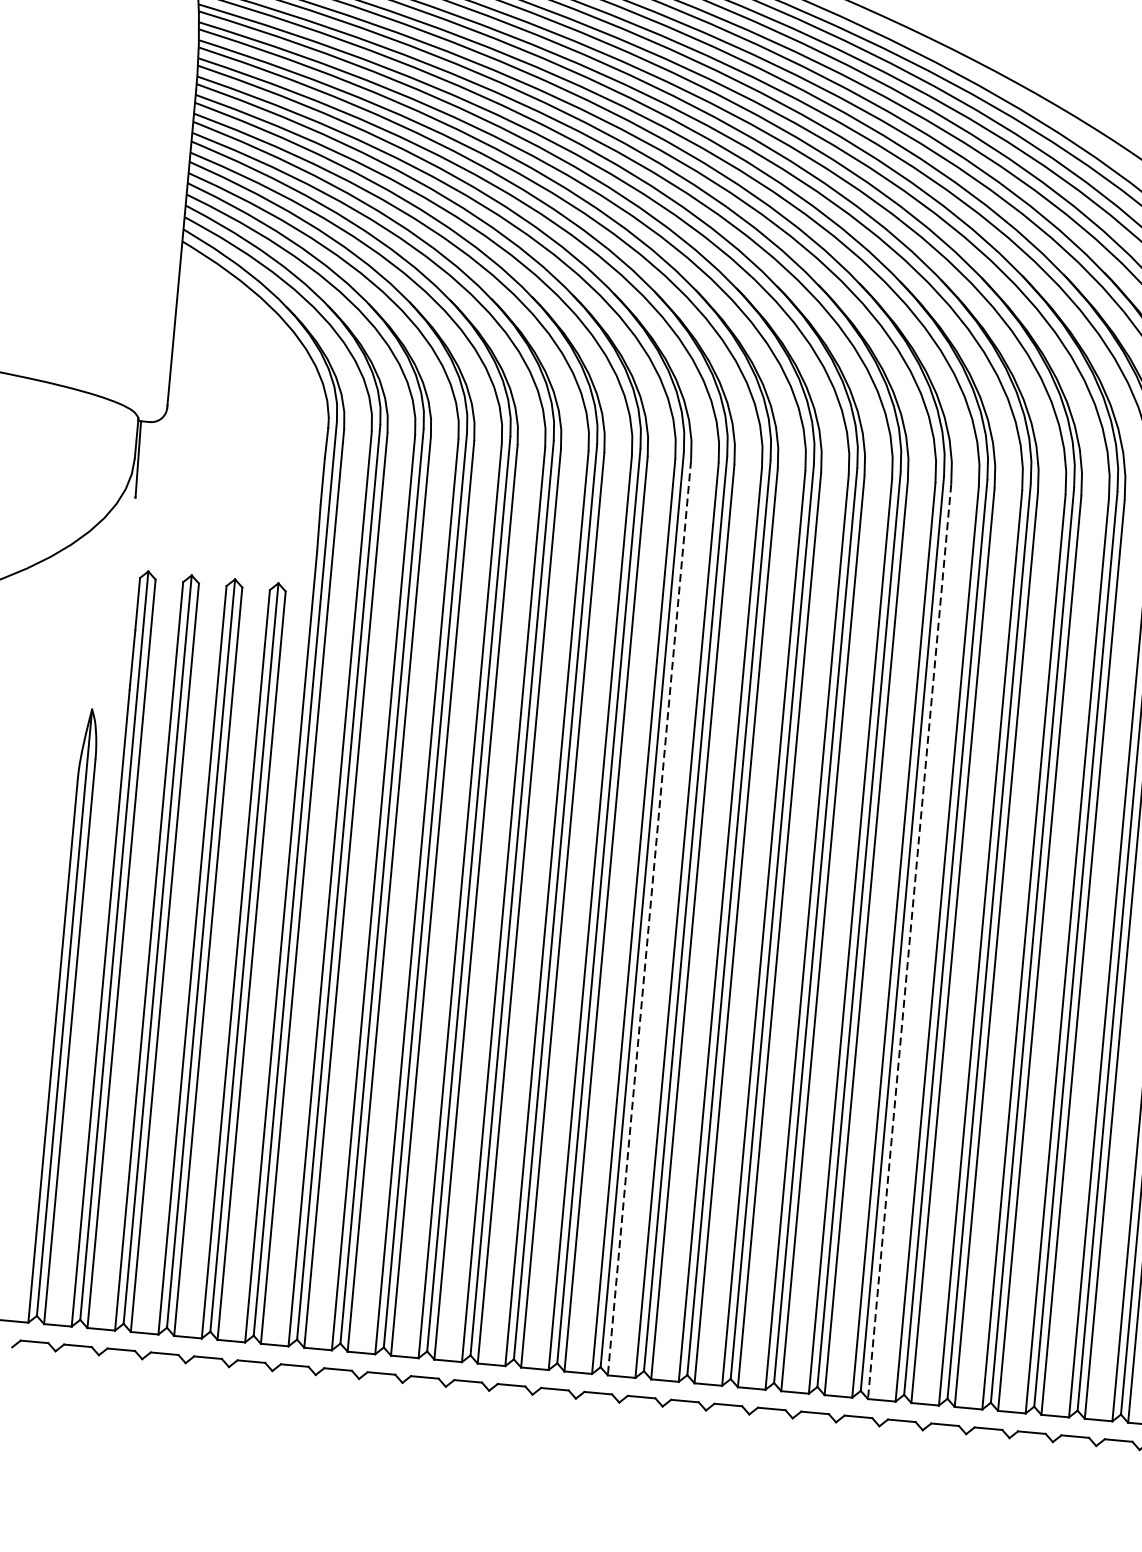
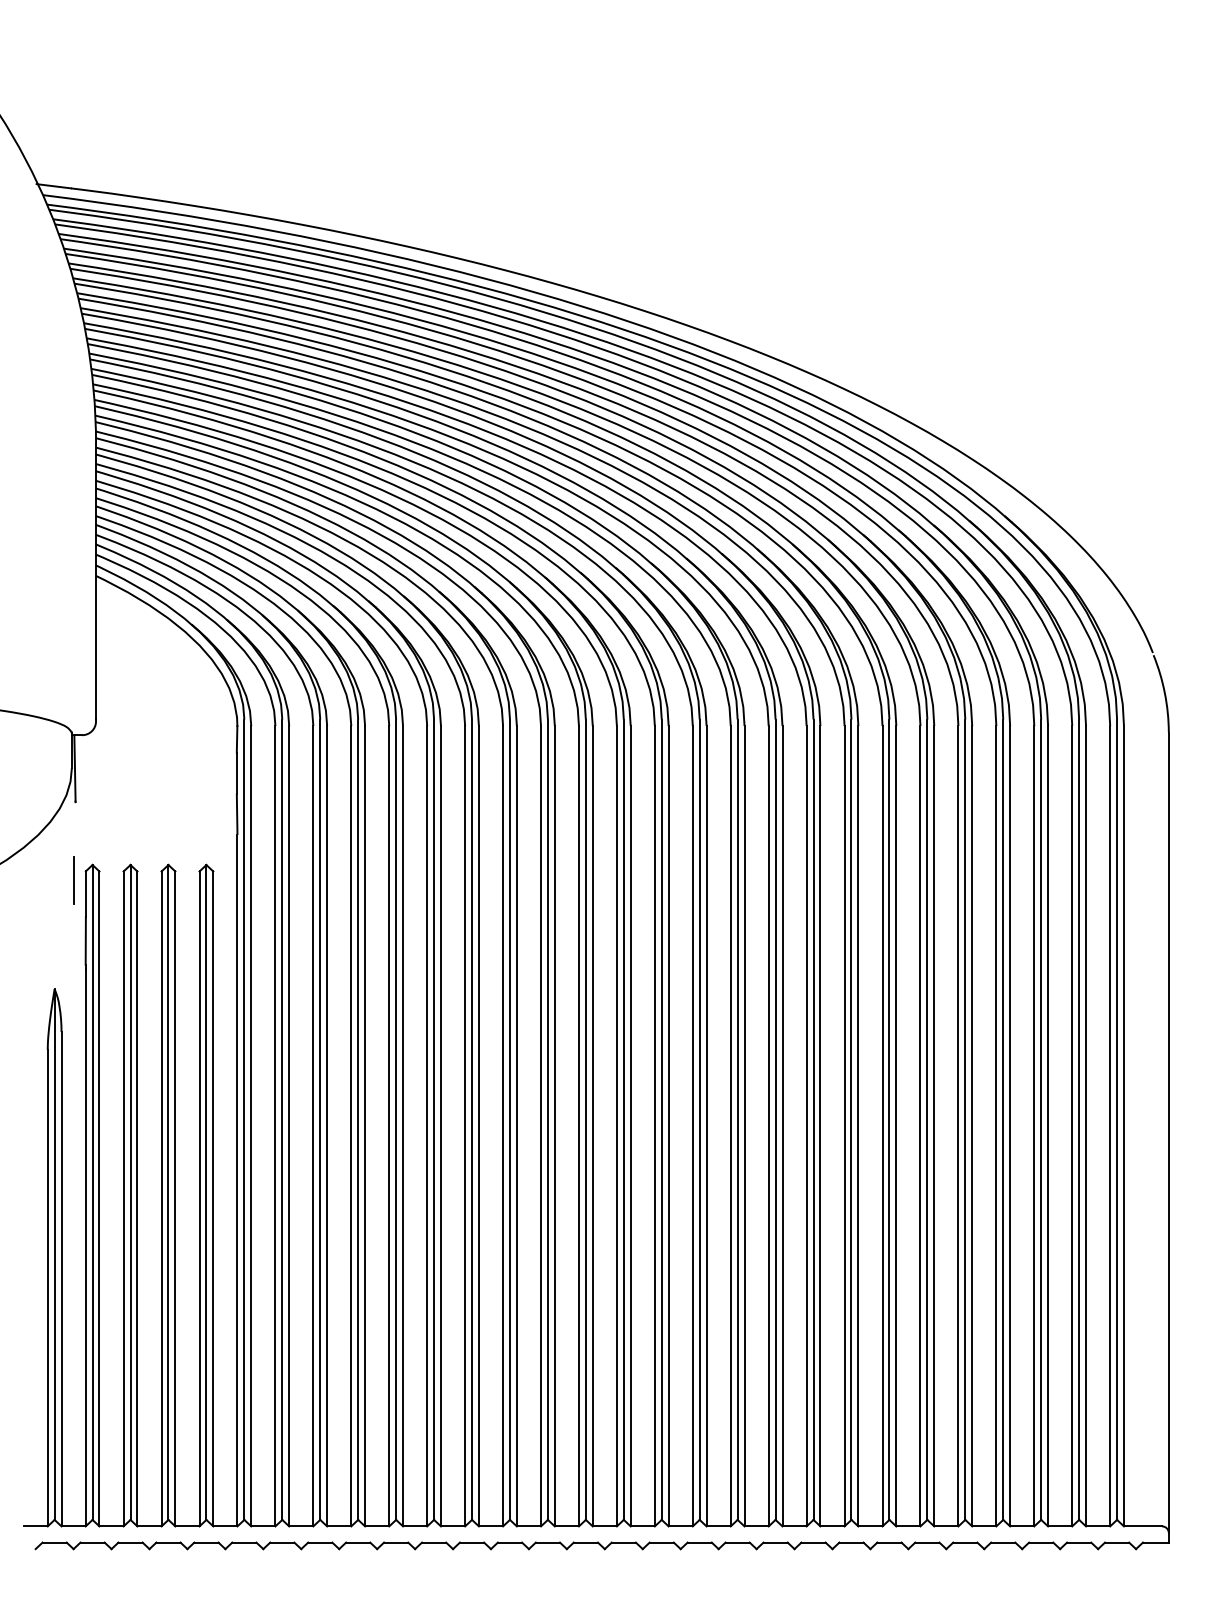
line: (124, 587) -> (73, 880), added
line: (649, 918) -> (554, 1126), dashed -> solid
line: (909, 942) -> (782, 1126), dashed -> solid

